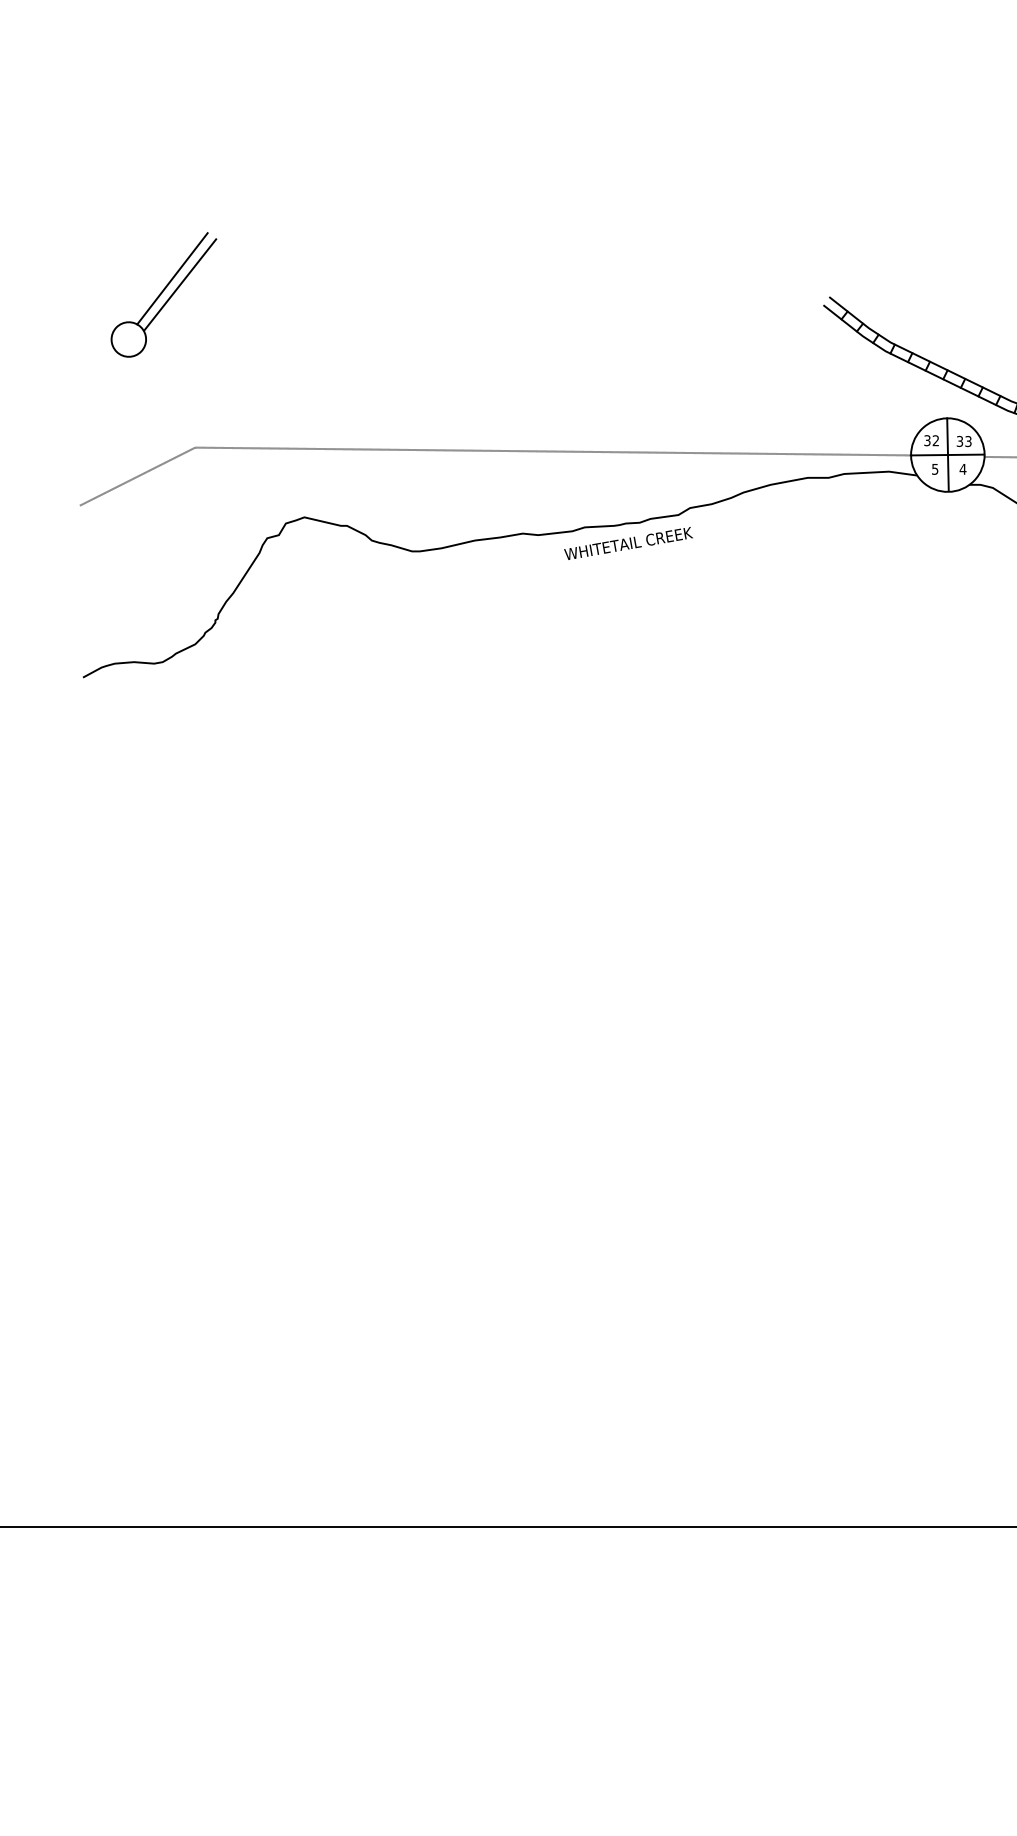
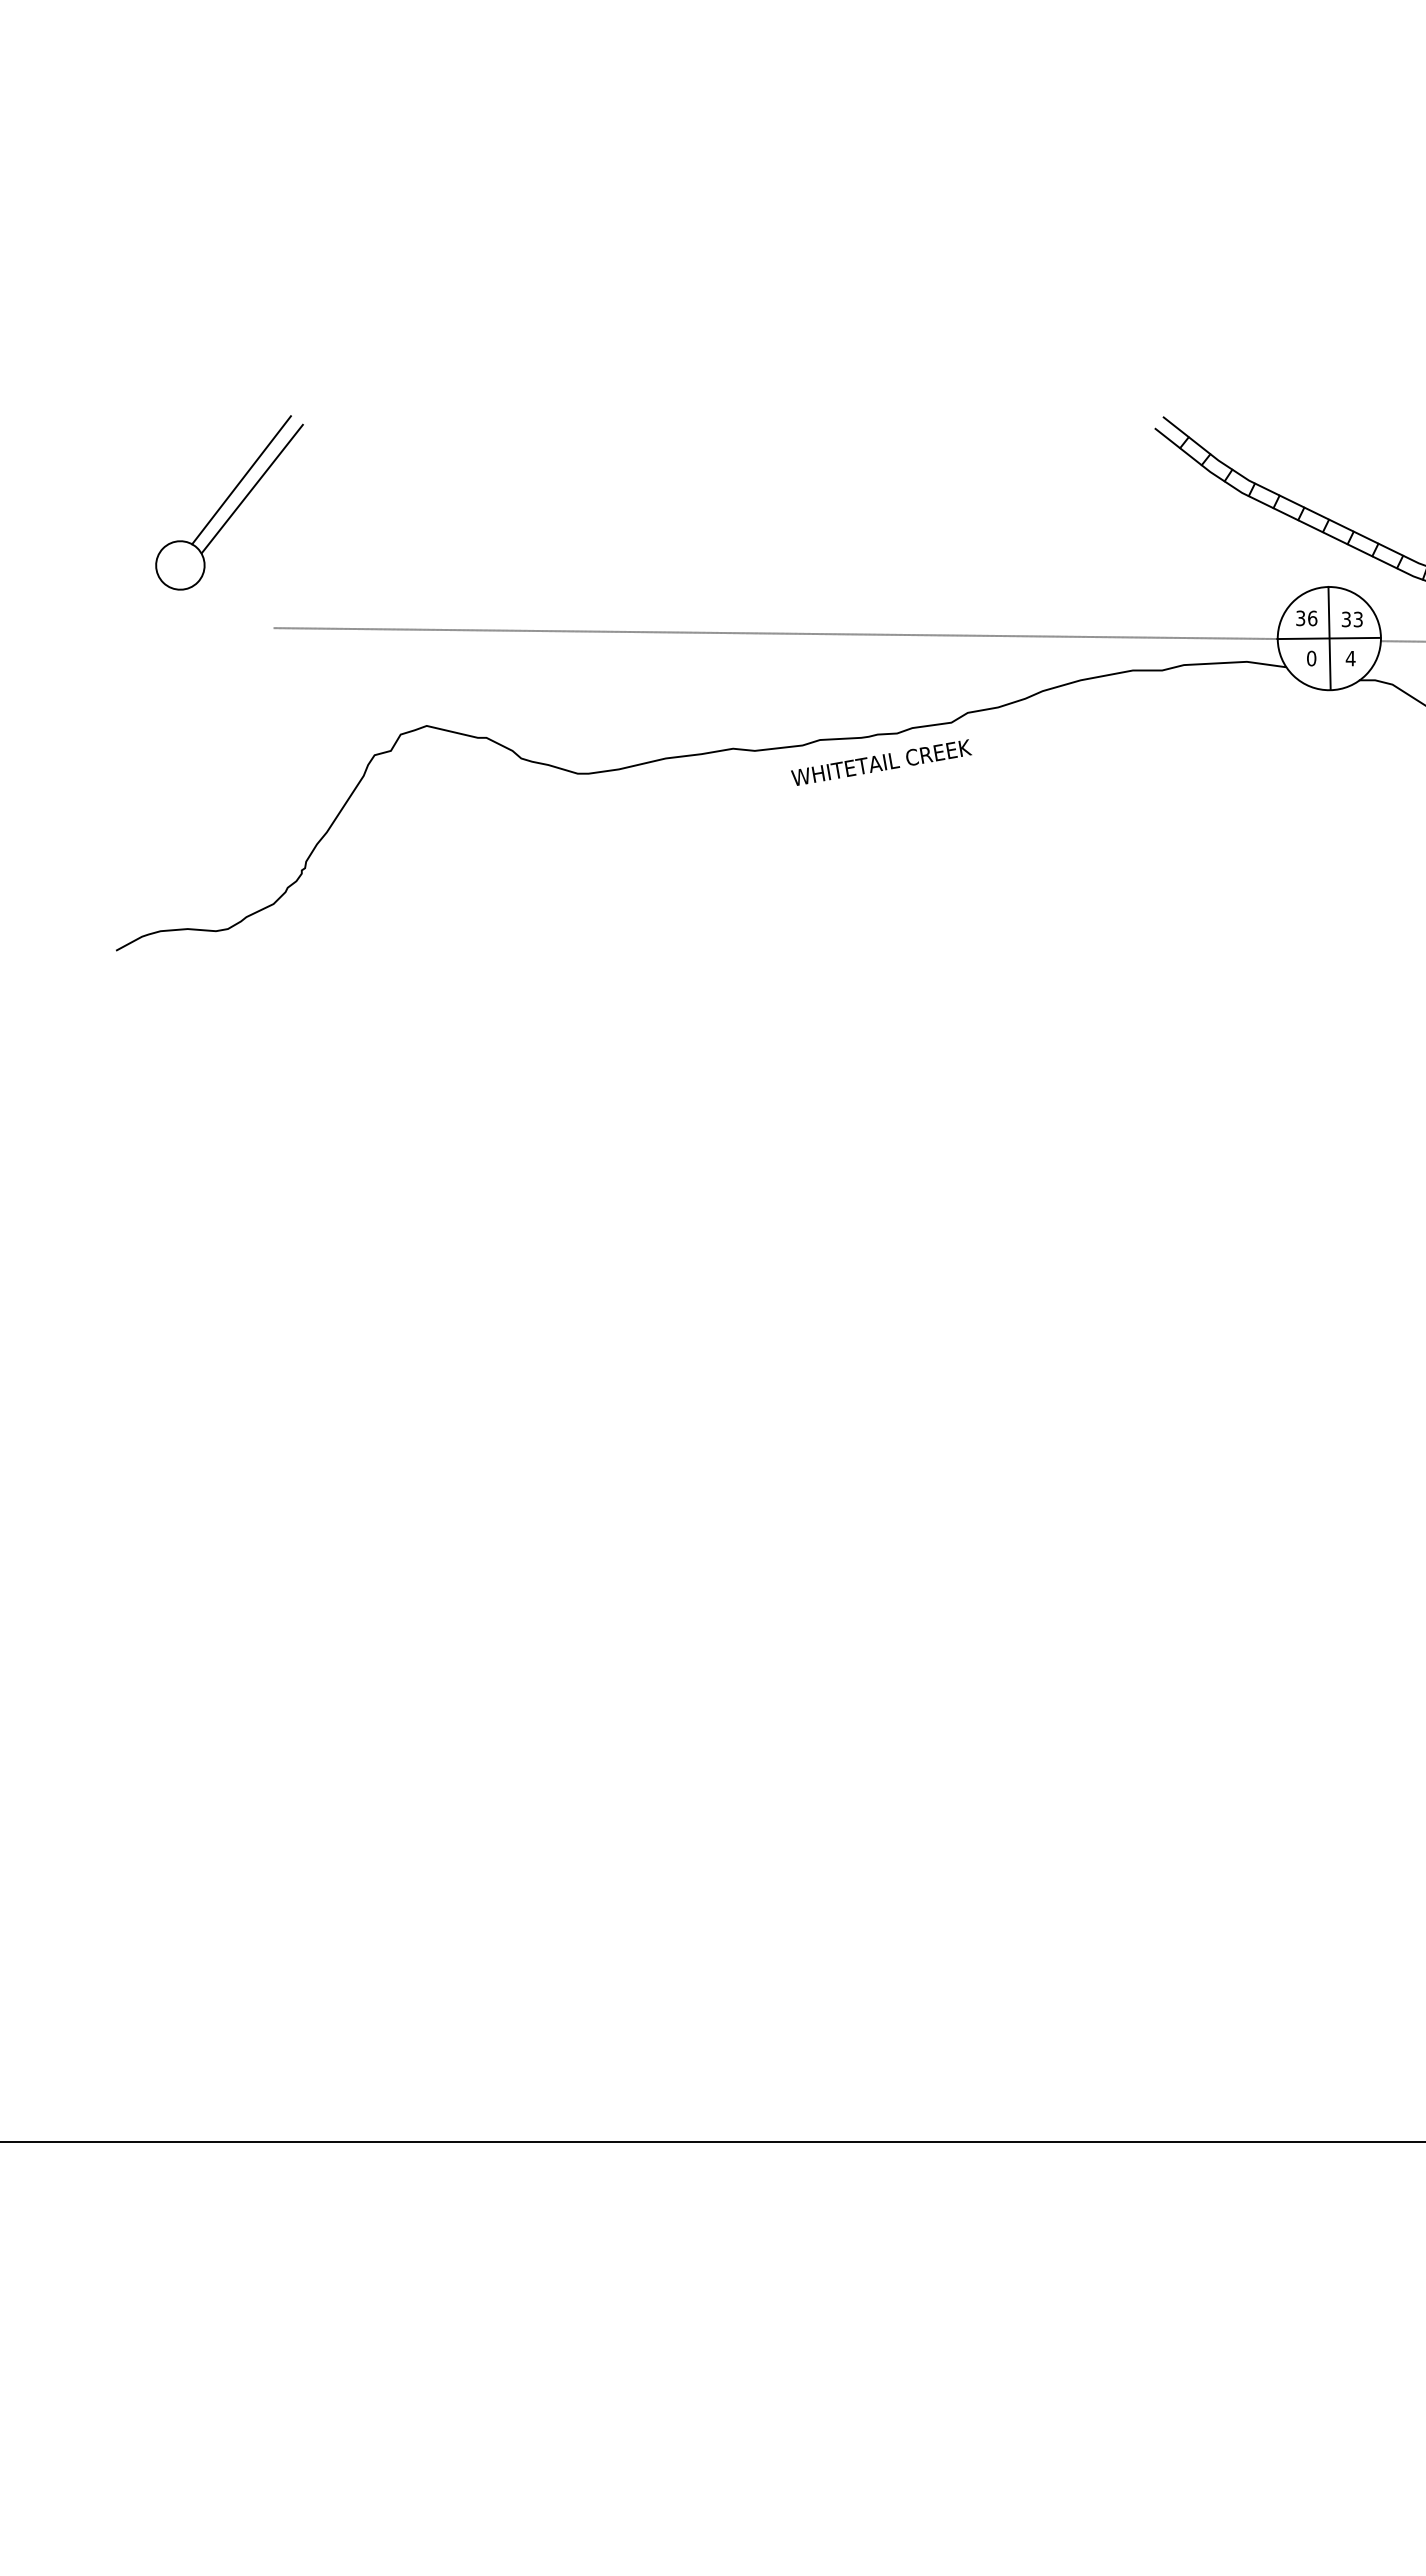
part: (163, 294) -> (229, 502), moved
text: (935, 440) -> (1312, 618), 32 -> 36
text: (935, 469) -> (1311, 658), 5 -> 0
line: (137, 476) -> (192, 668), removed

